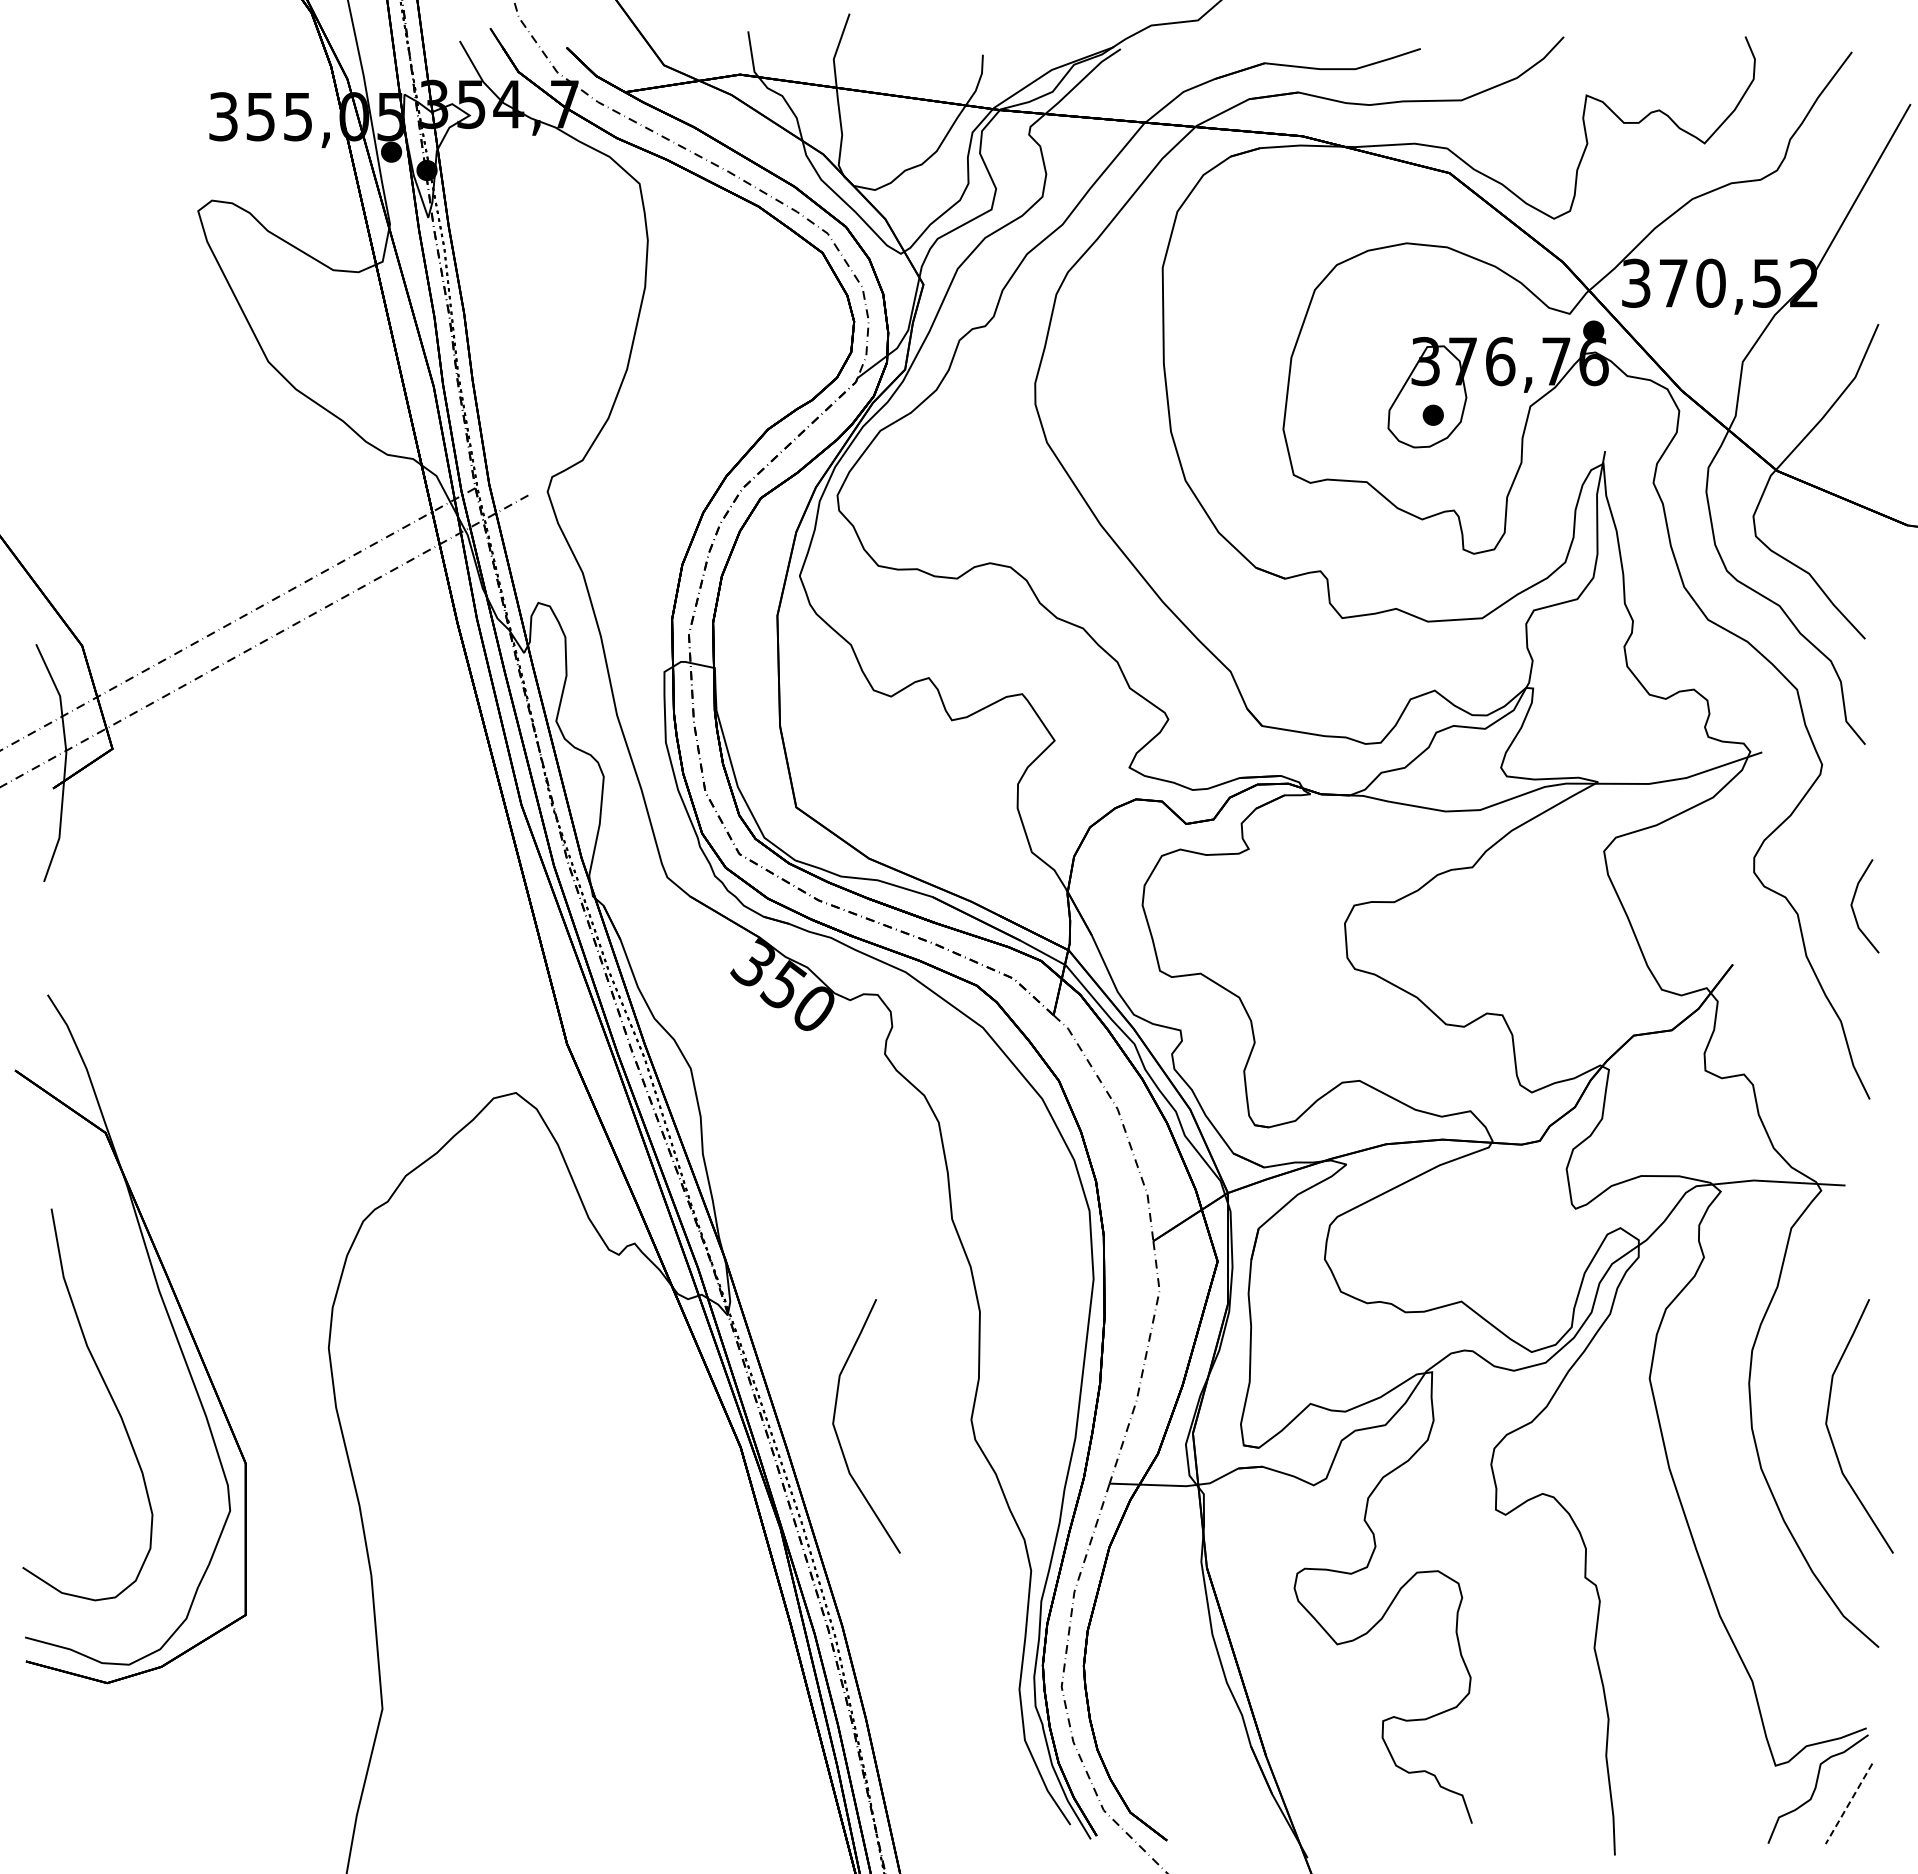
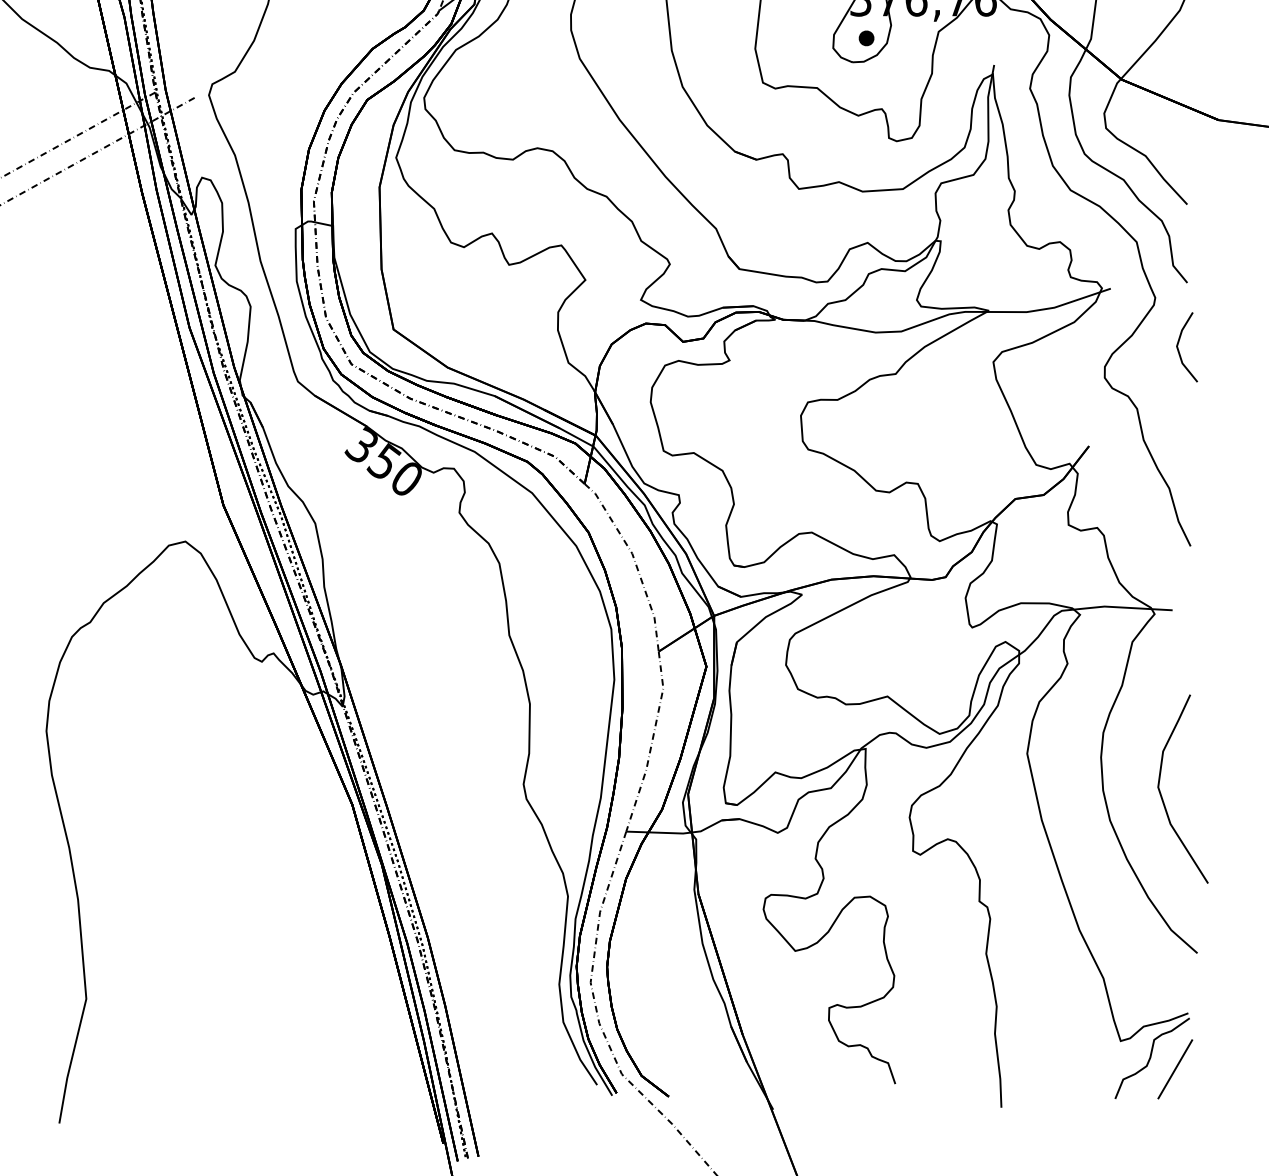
line: (1853, 907) -> (1178, 348), moved
curve: (838, 1436) -> (424, 796), removed
line: (1848, 1804) -> (1174, 1069), dashed -> solid

